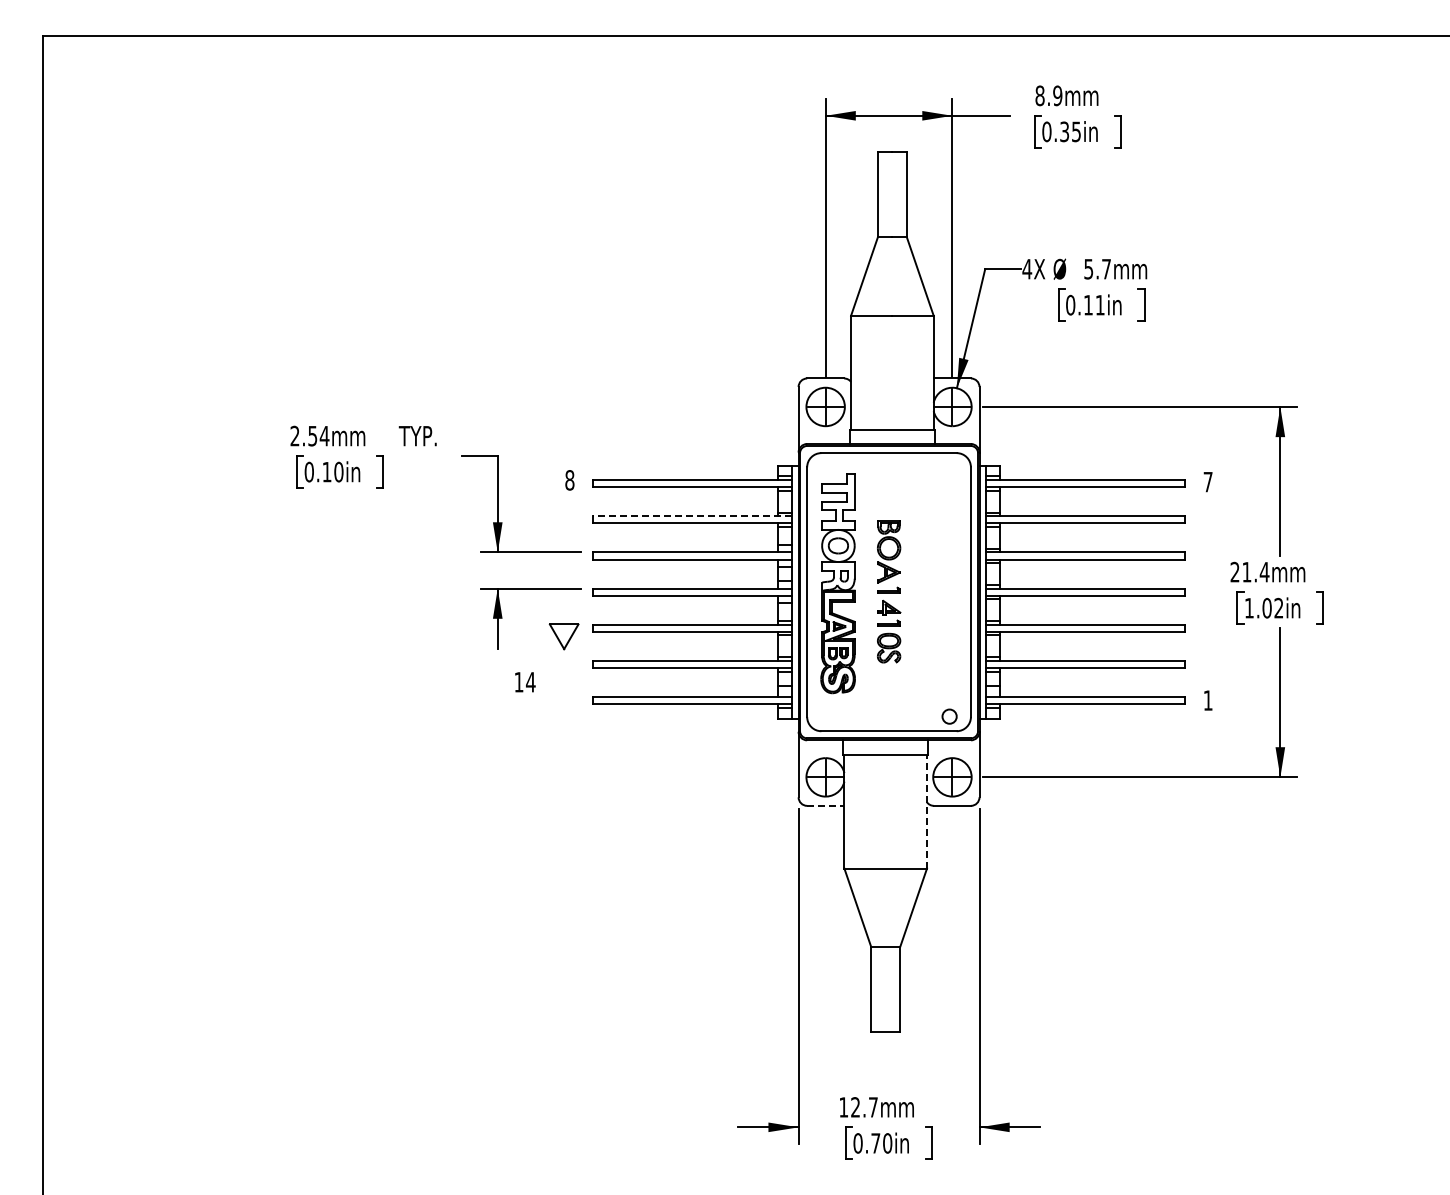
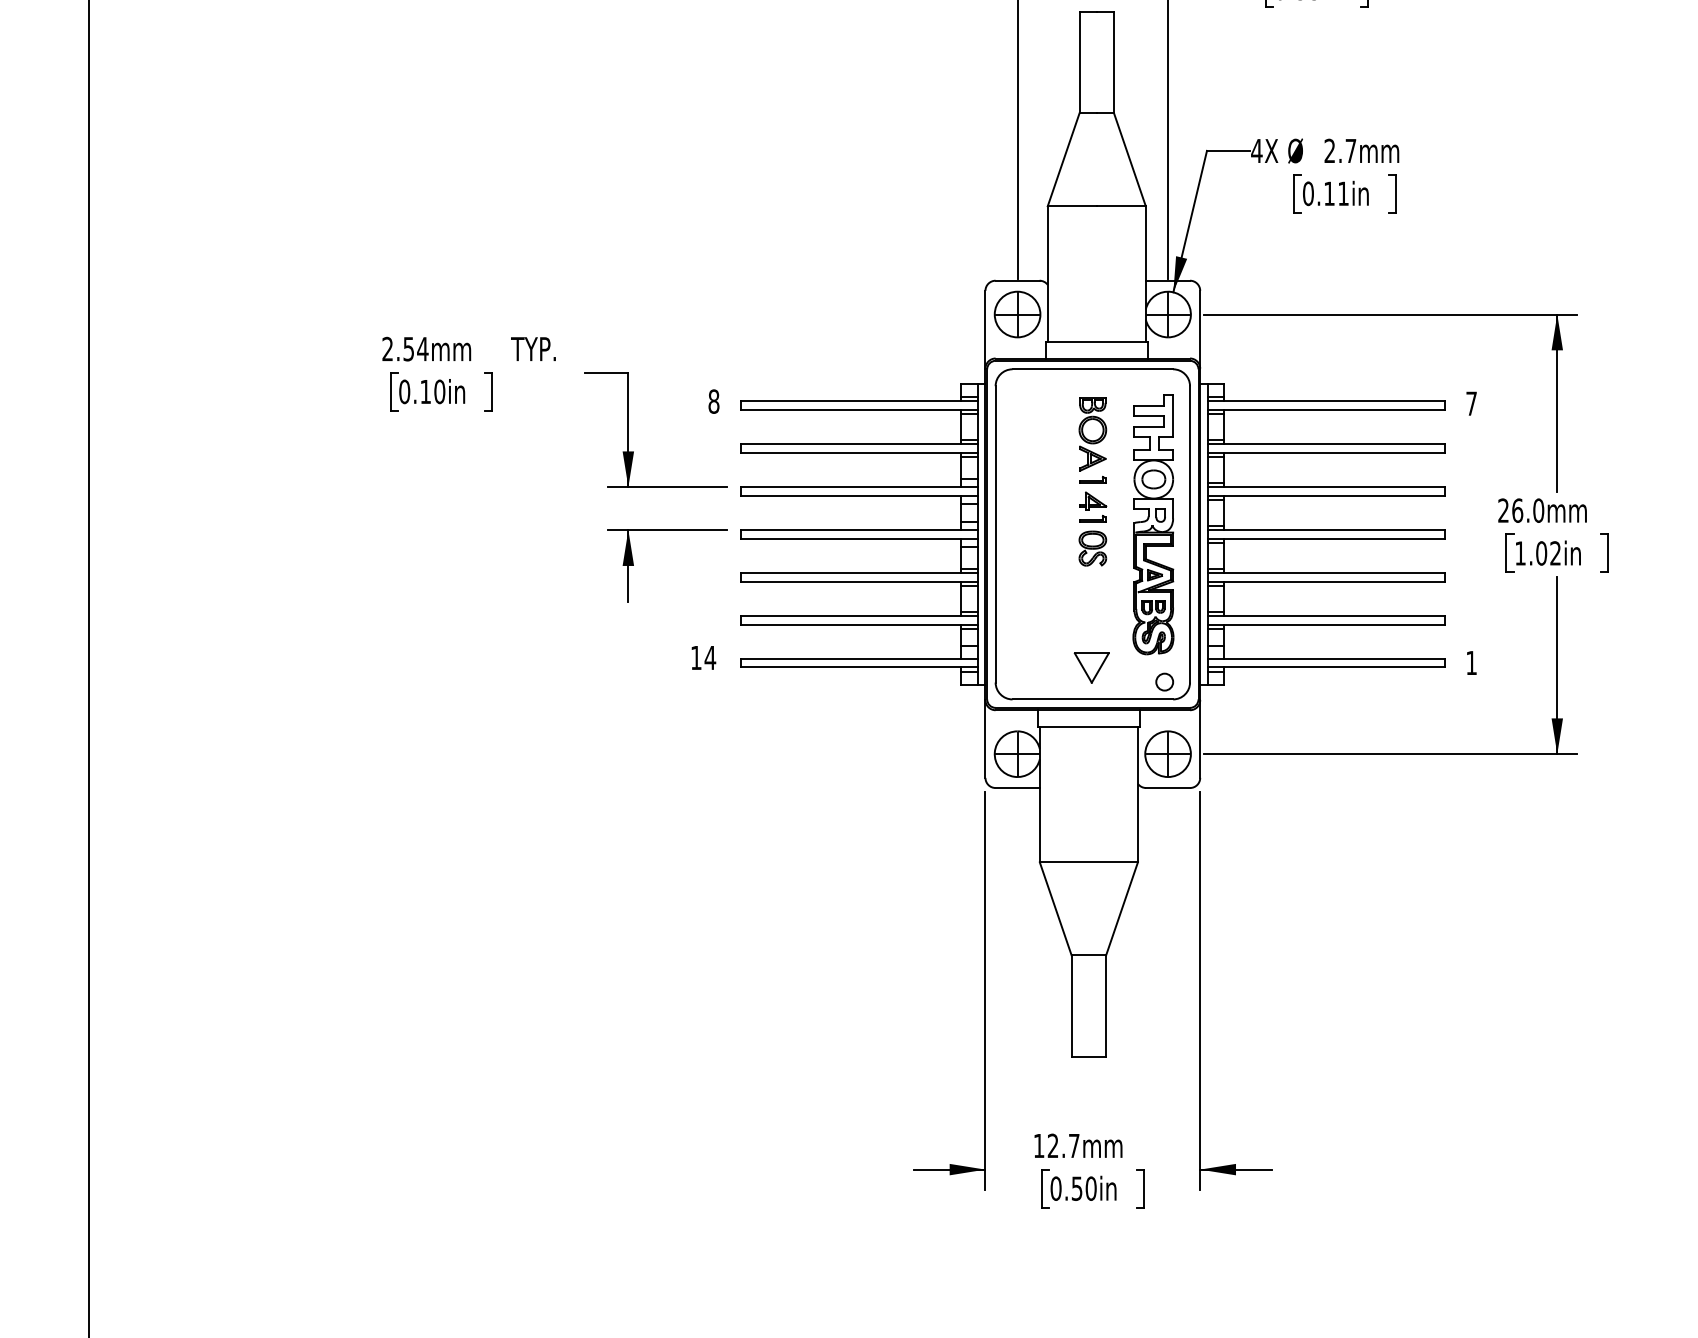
text: (1088, 268) -> (1329, 150), 5.7mm -> 2.7mm
line: (692, 516) -> (859, 444), dashed -> solid
text: (1255, 571) -> (1527, 509), 21.4mm -> 26.0mm
part: (837, 583) -> (1152, 524), moved
part: (889, 591) -> (1093, 481), moved
part: (563, 636) -> (1090, 667), moved
text: (525, 682) -> (704, 658), moved
line: (825, 805) -> (1017, 787), dashed -> solid
line: (927, 811) -> (1138, 794), dashed -> solid
text: (875, 1143) -> (1076, 1188), 0.70in -> 0.50in

